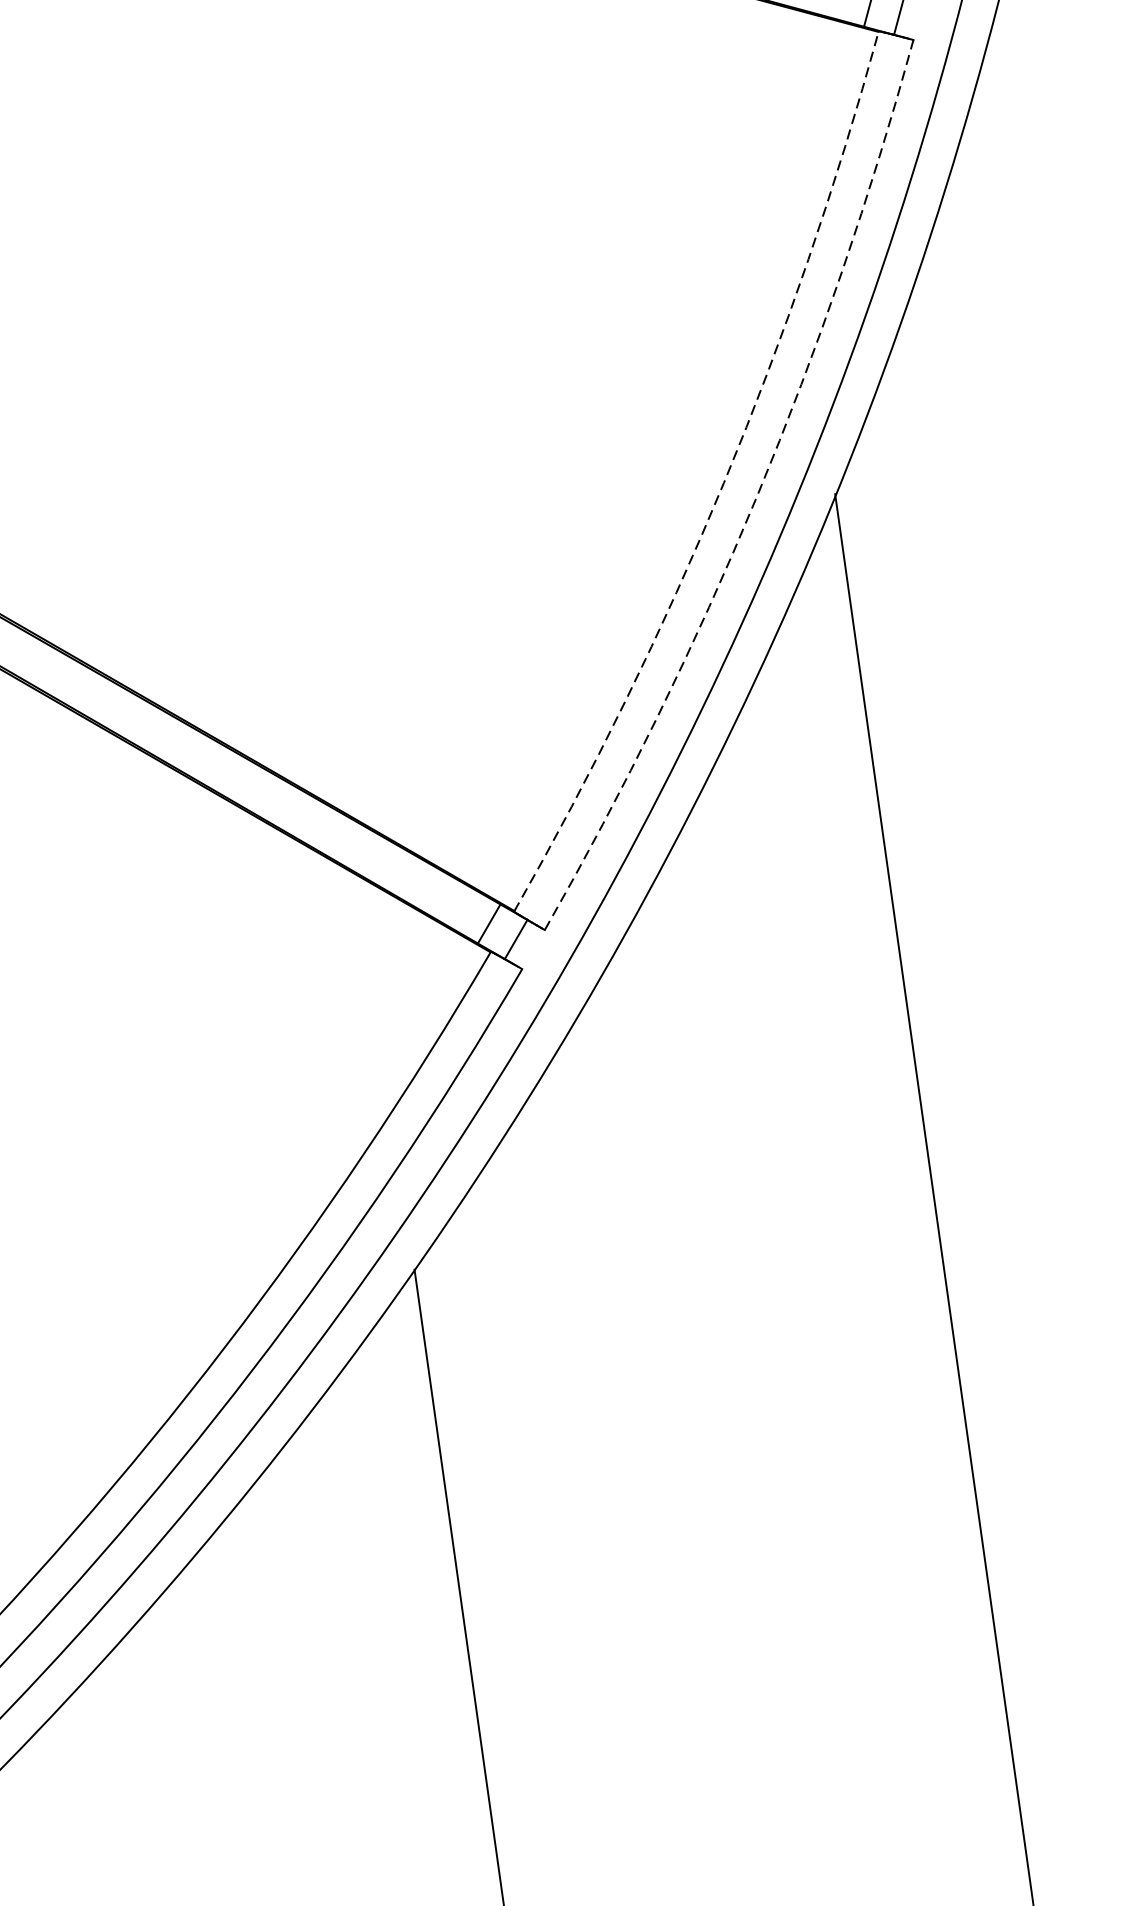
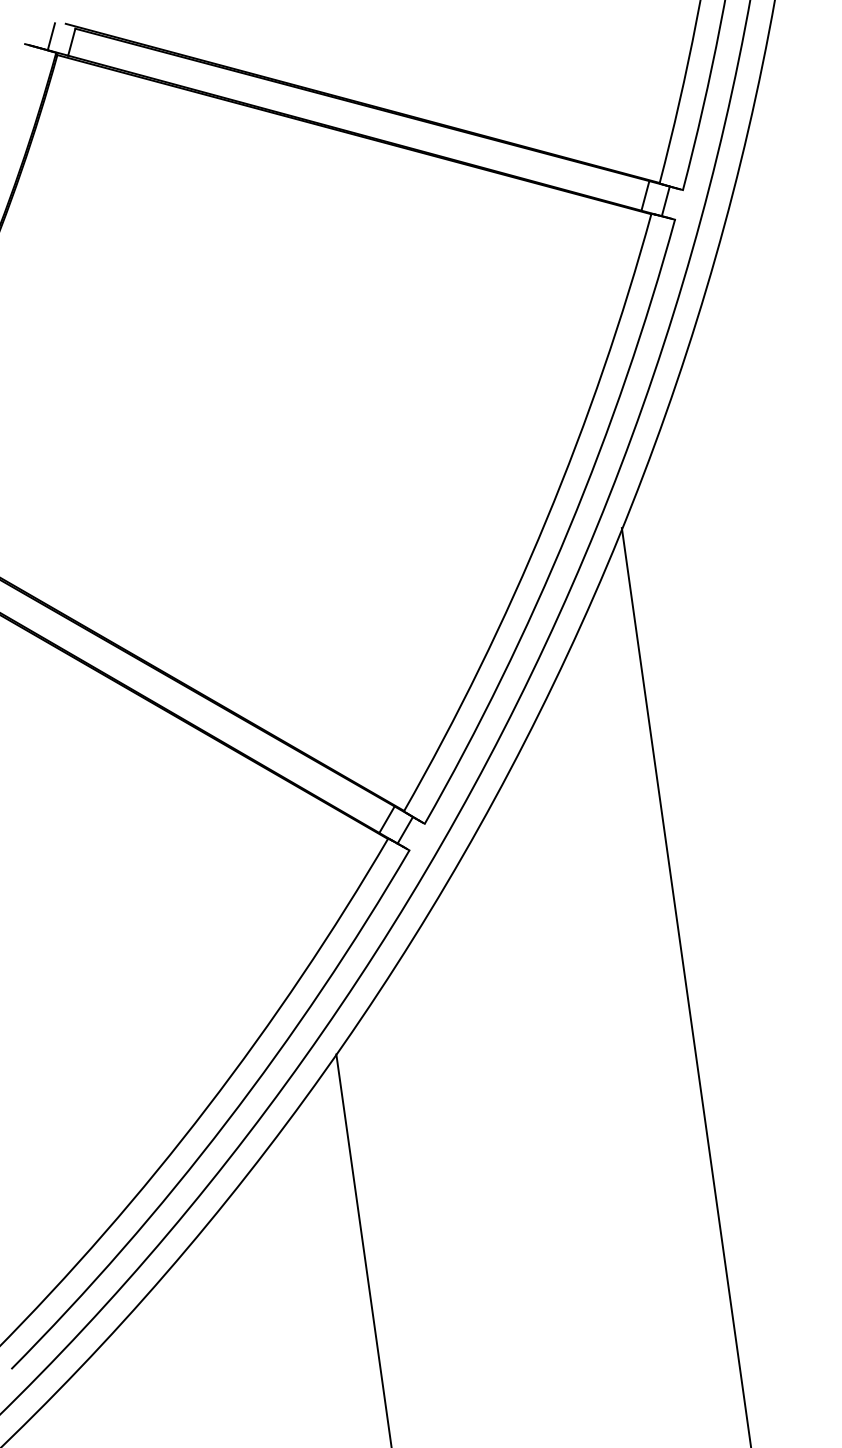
arc: (724, 483) -> (546, 520), dashed -> solid
arc: (756, 496) -> (568, 529), dashed -> solid

